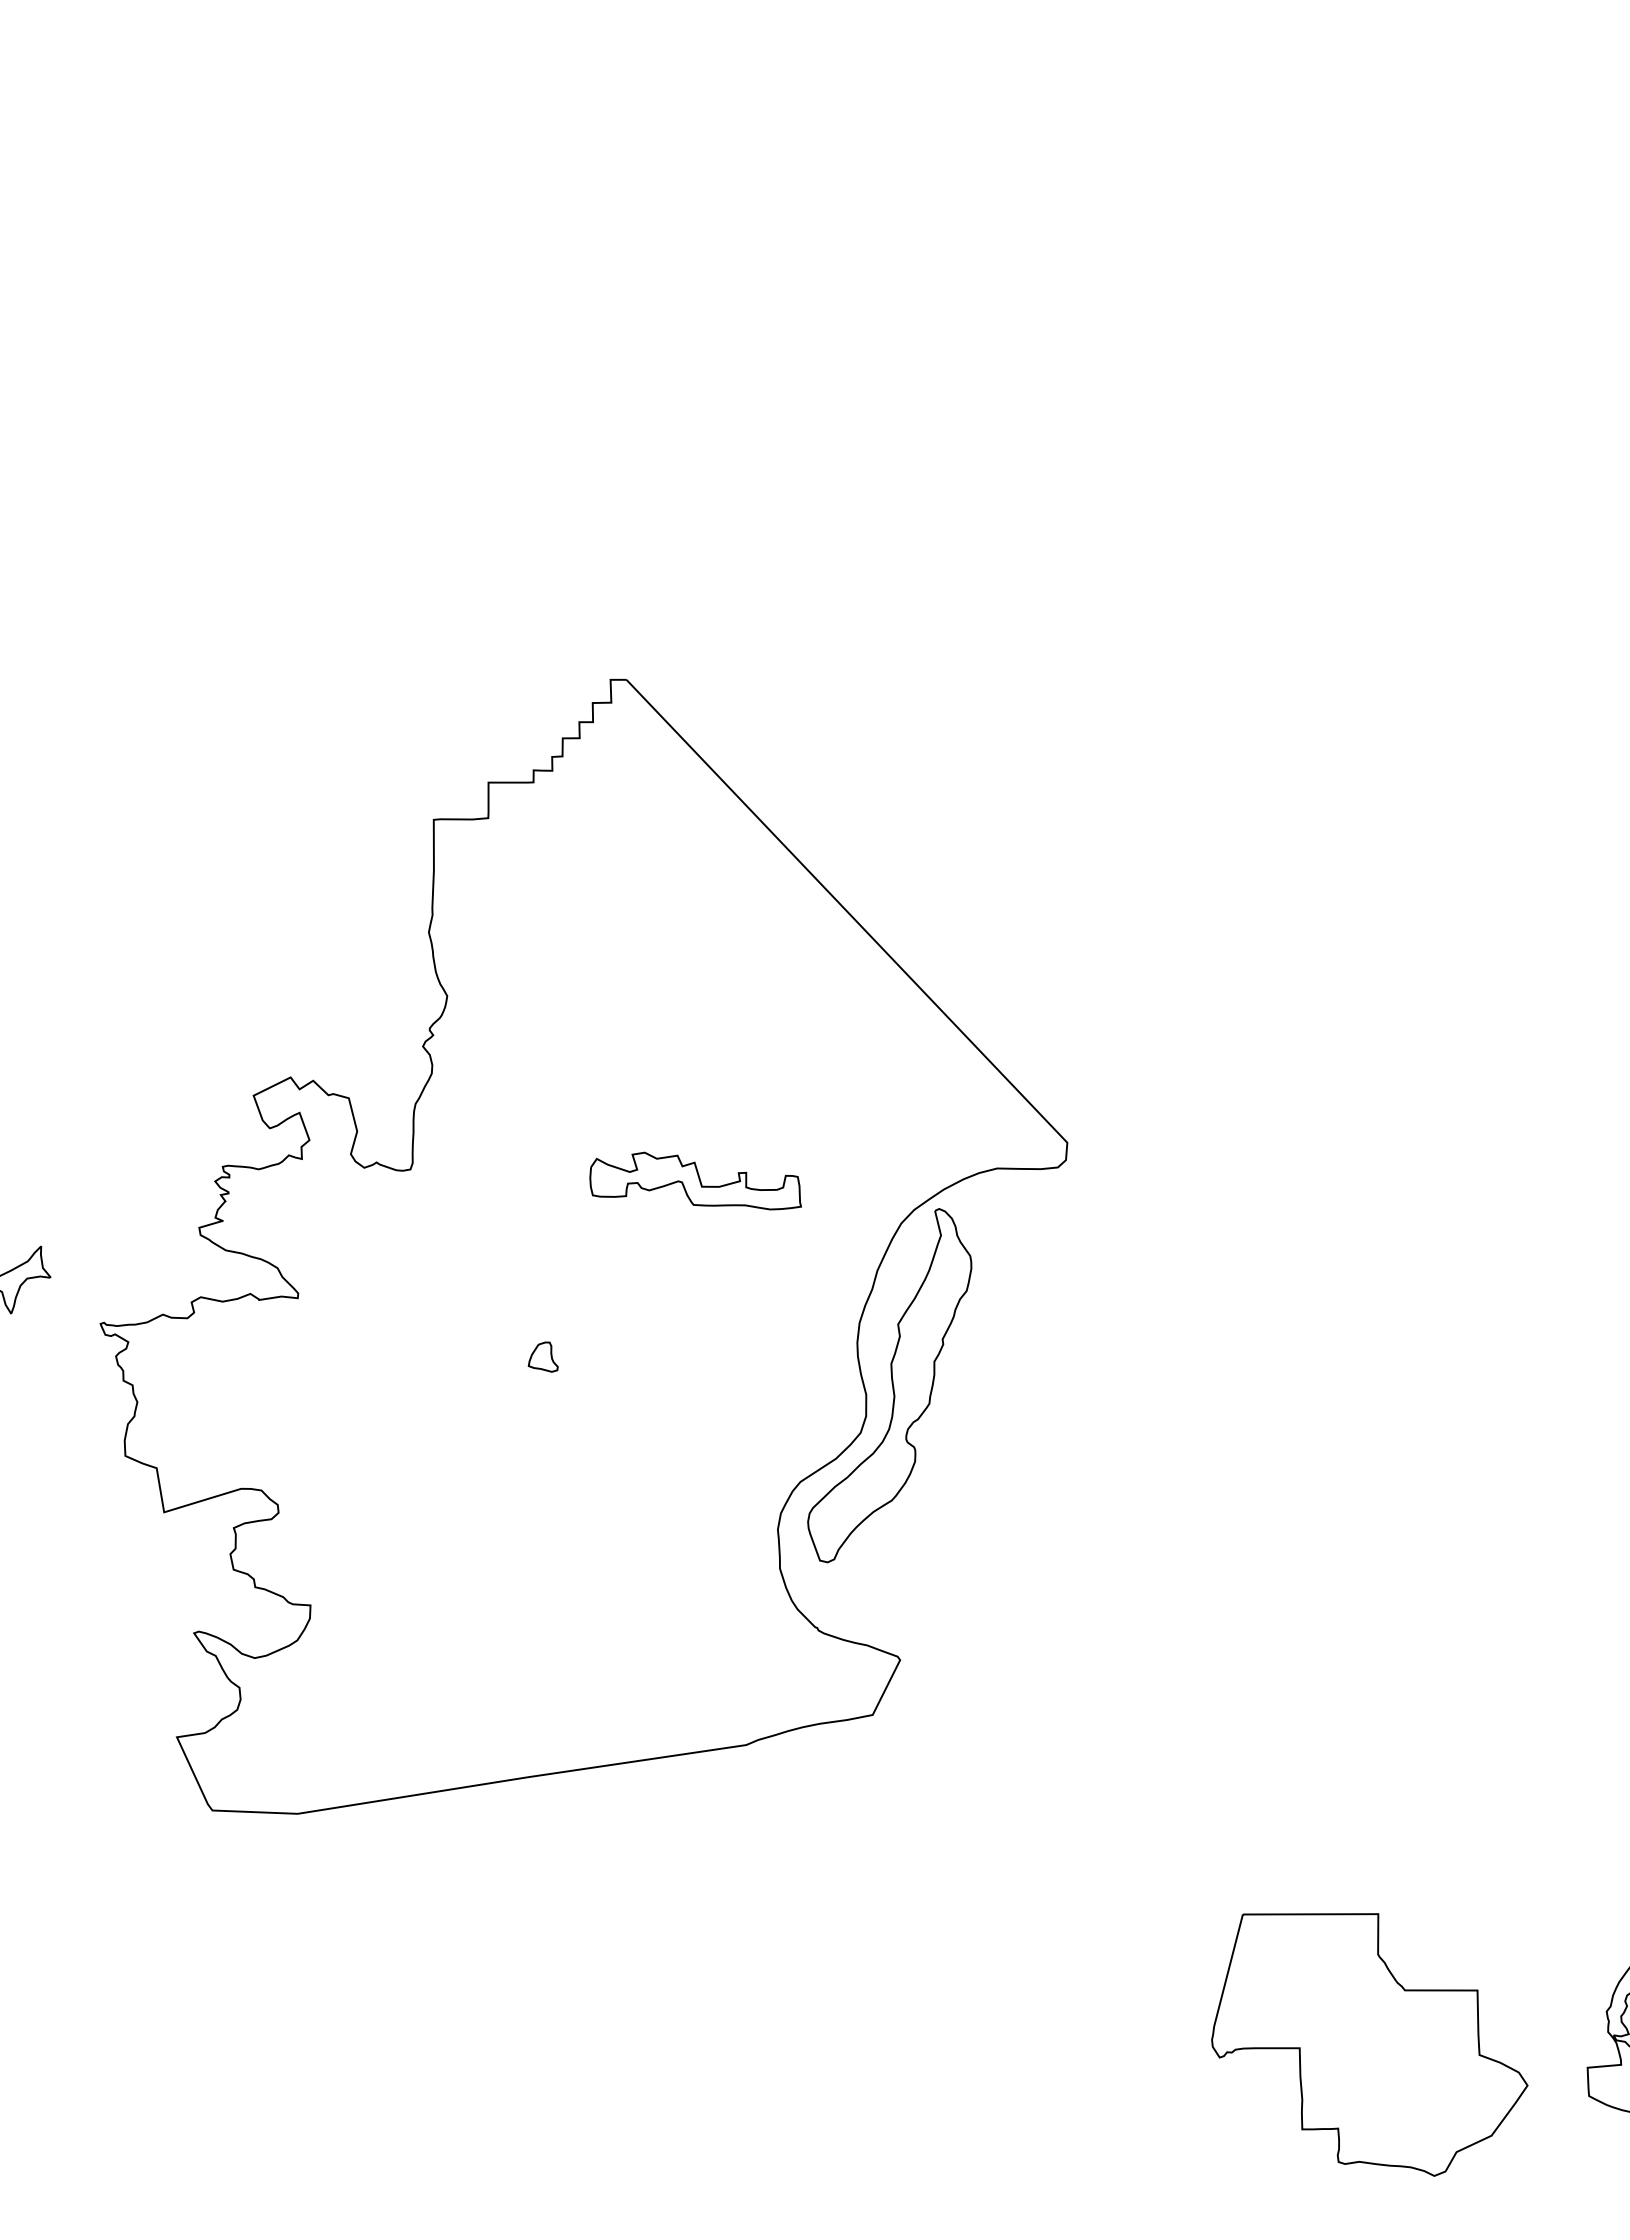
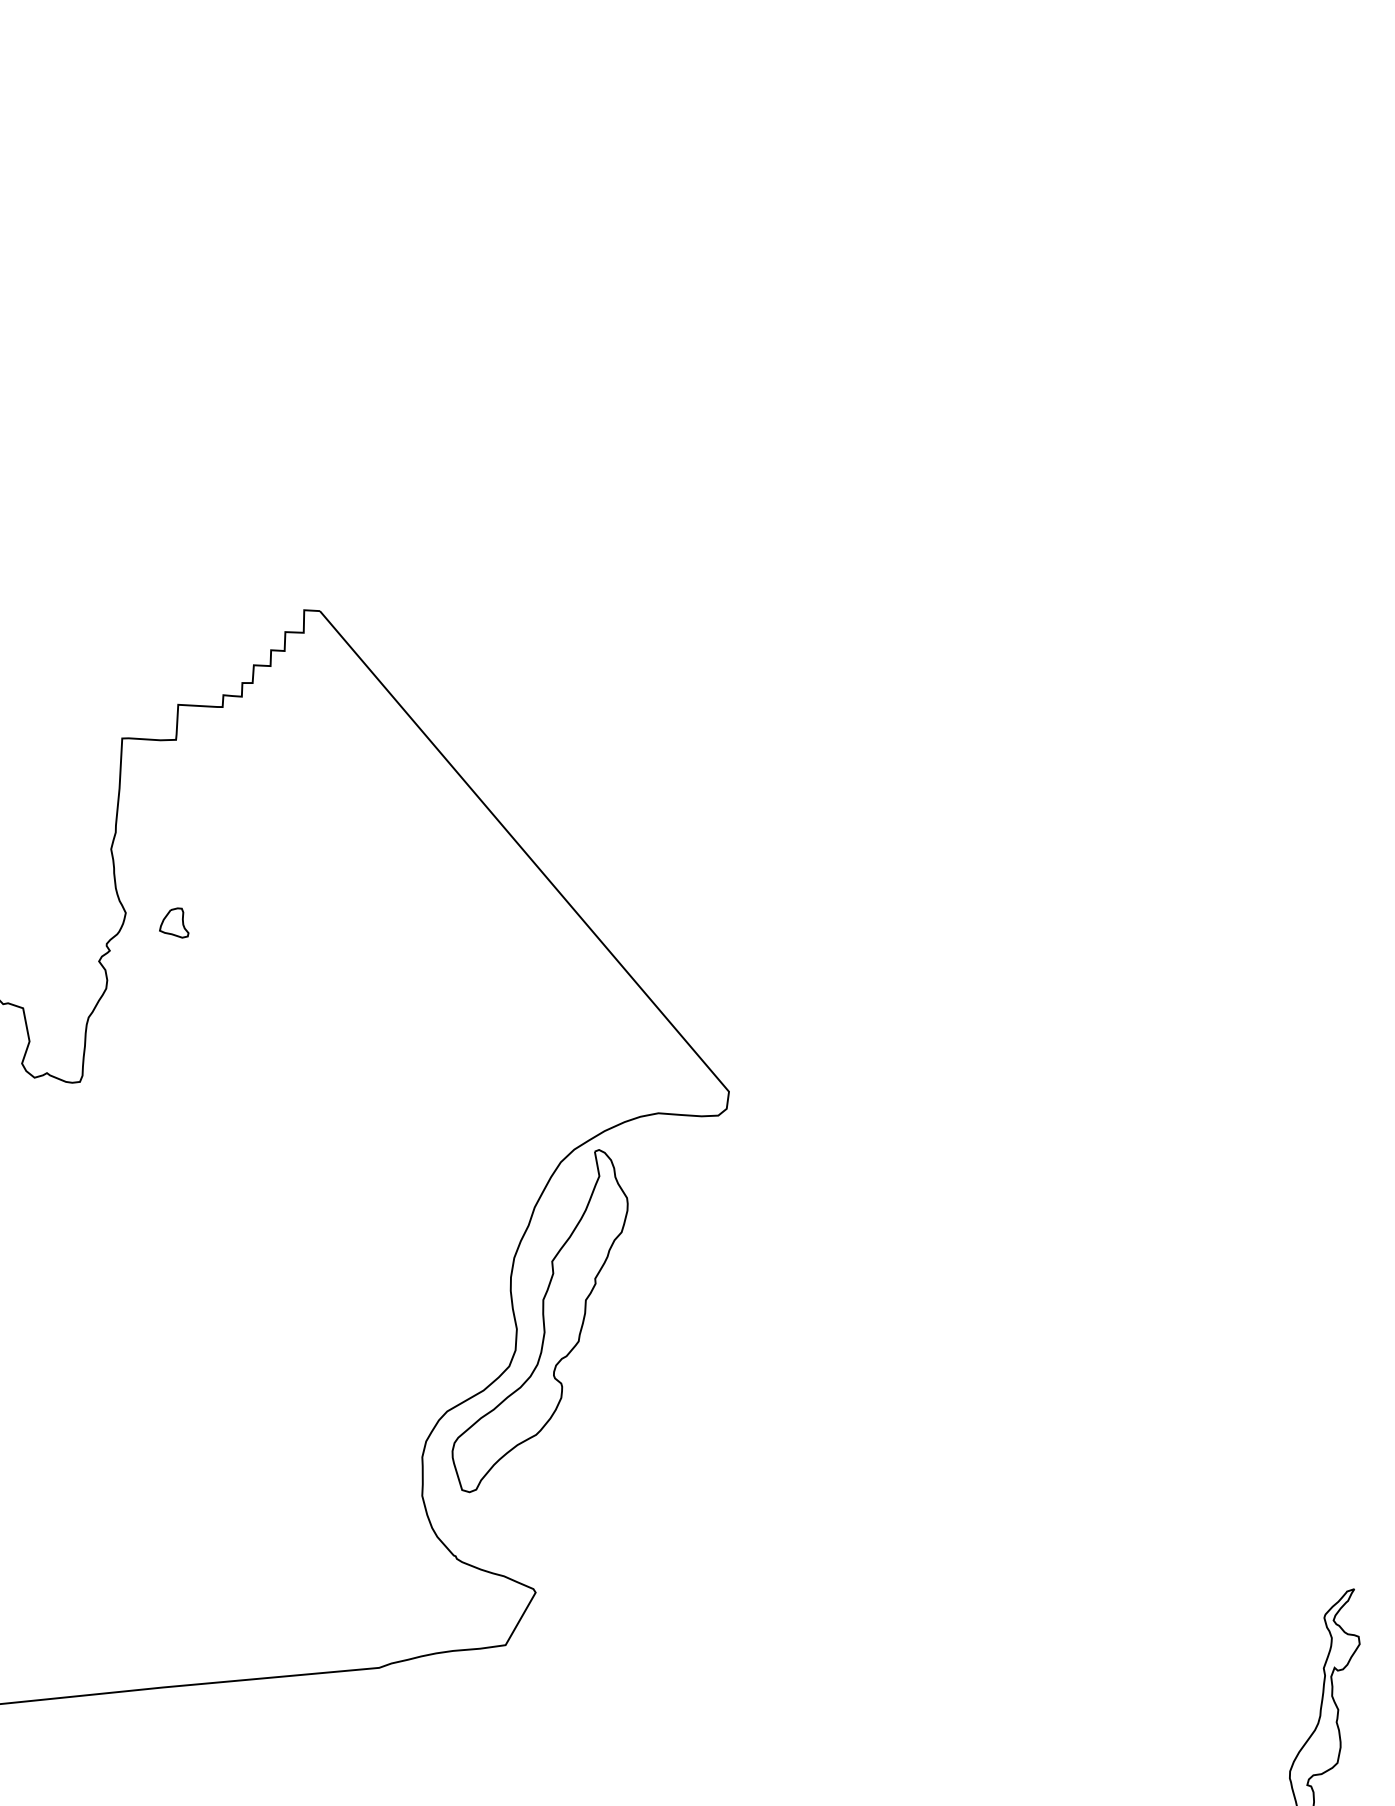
part: (695, 1180) -> (360, 1108), removed
part: (542, 1356) -> (173, 922), moved

